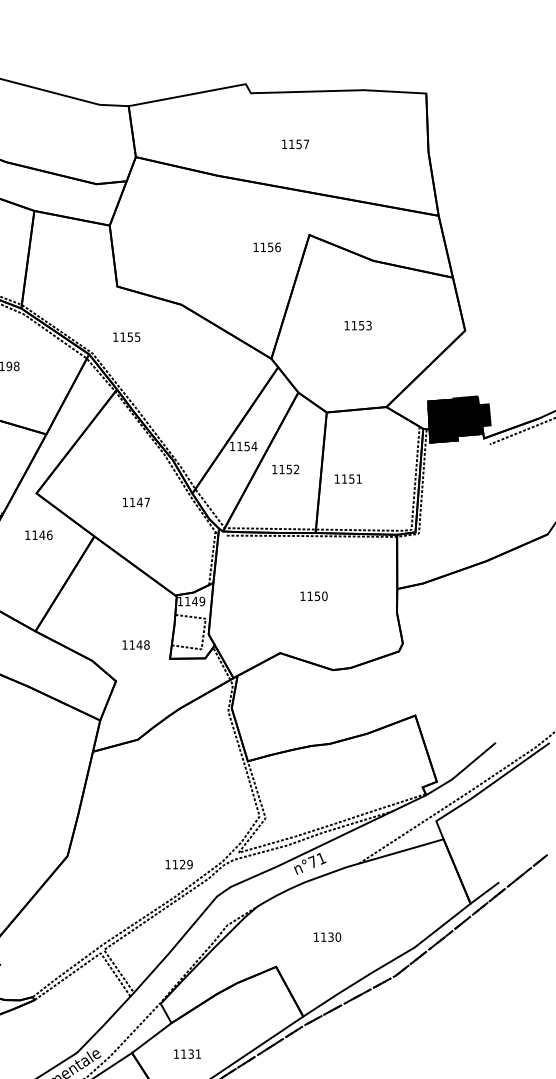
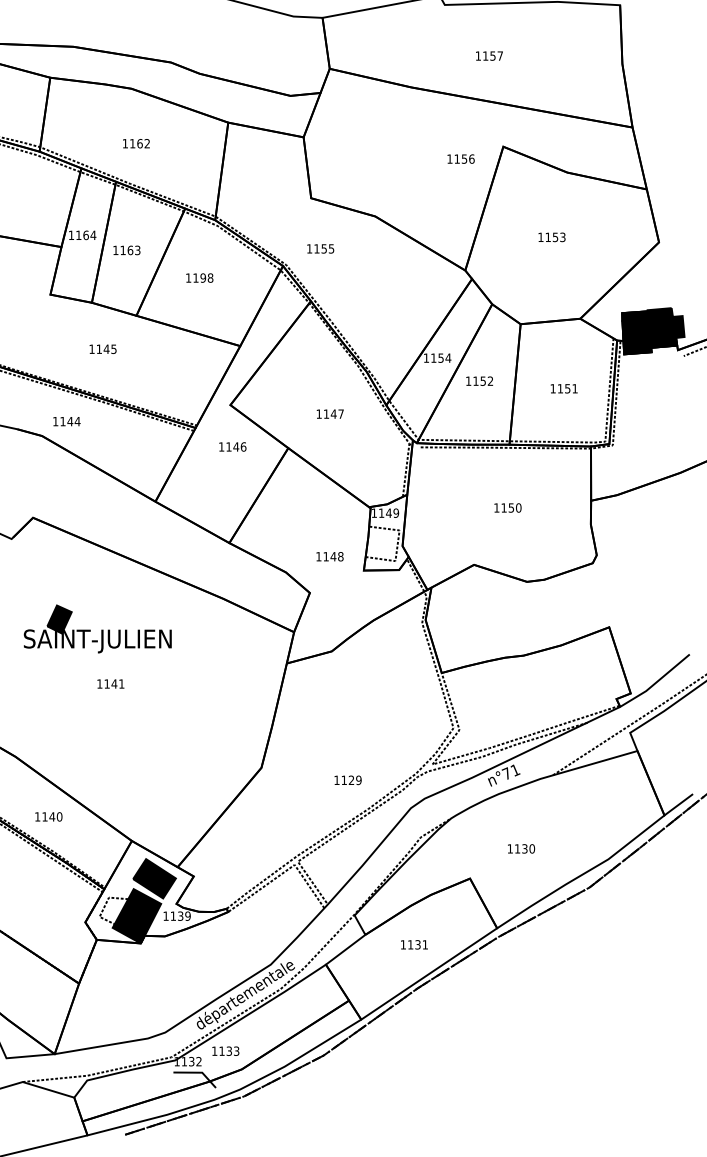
text: (347, 478) -> (563, 388), moved
text: (178, 864) -> (347, 780), moved
text: (187, 1053) -> (414, 944), moved

